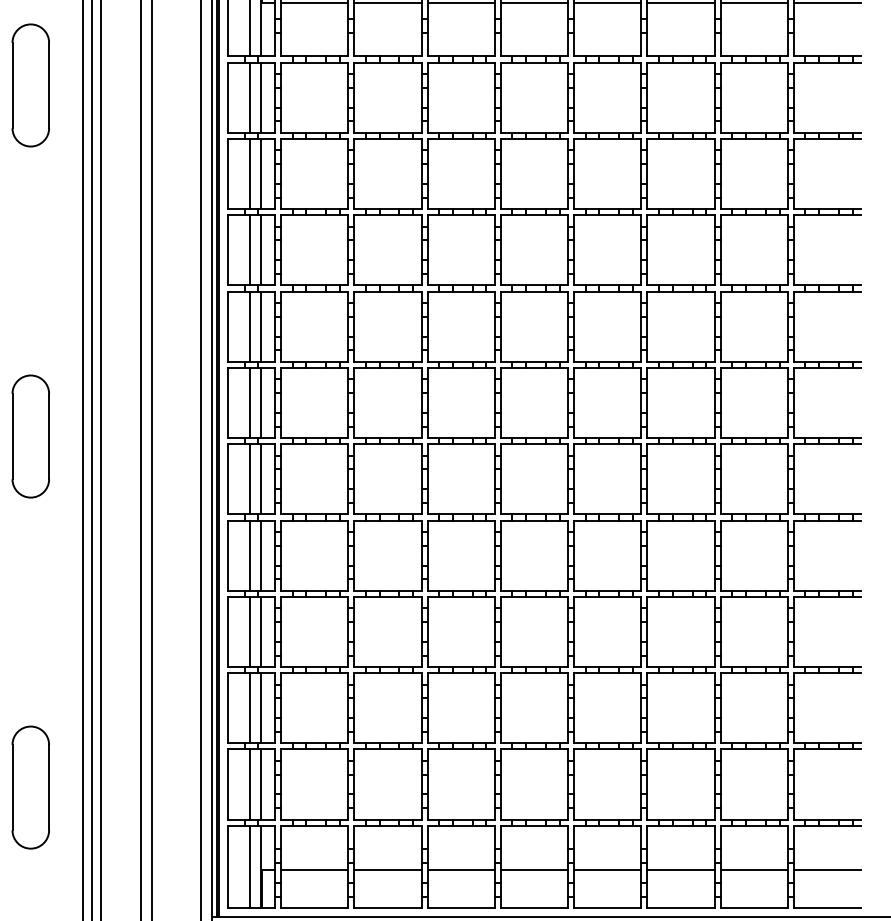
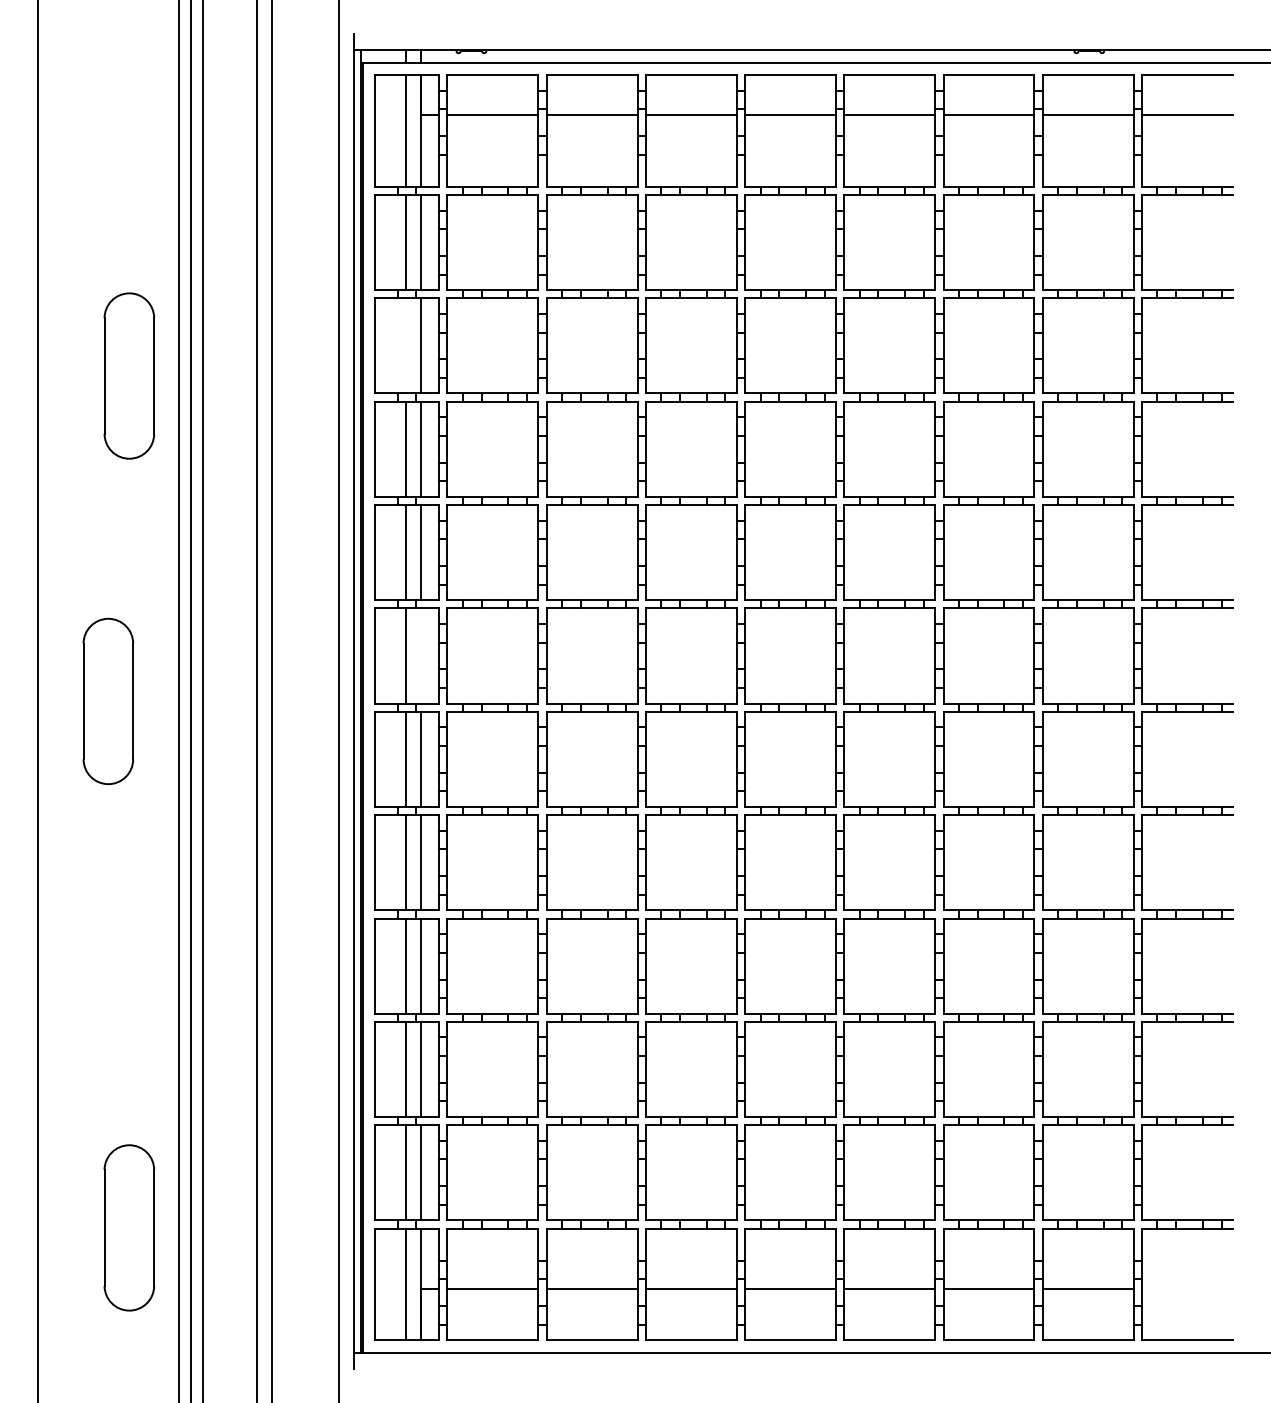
part: (30, 85) -> (129, 375), moved
line: (250, 173) -> (405, 345), removed
line: (261, 402) -> (420, 655), removed
part: (30, 787) -> (129, 1227), moved
line: (826, 870) -> (1186, 1288), removed

